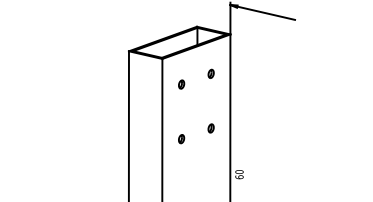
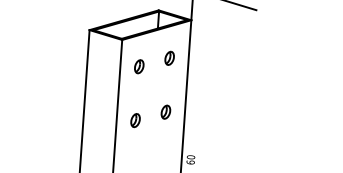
part: (210, 73) -> (168, 57), size x1.6
part: (181, 84) -> (139, 66), size x1.6
part: (210, 128) -> (165, 112), size x1.6
part: (181, 139) -> (135, 121), size x1.6

